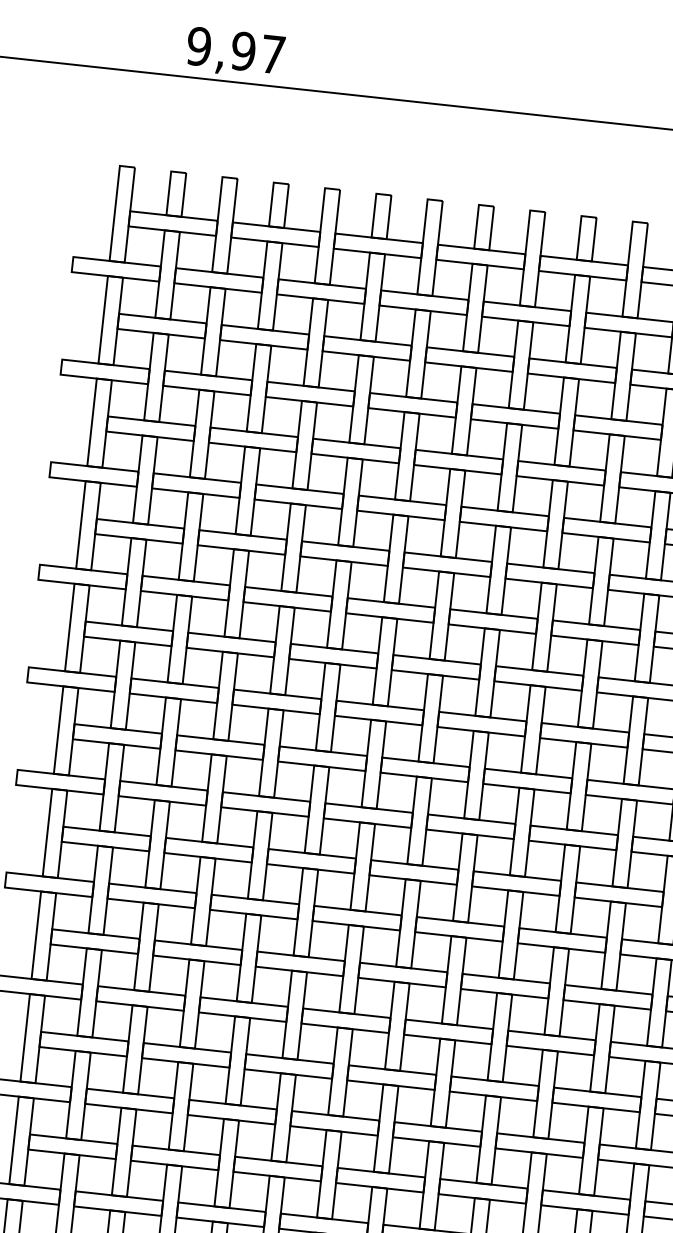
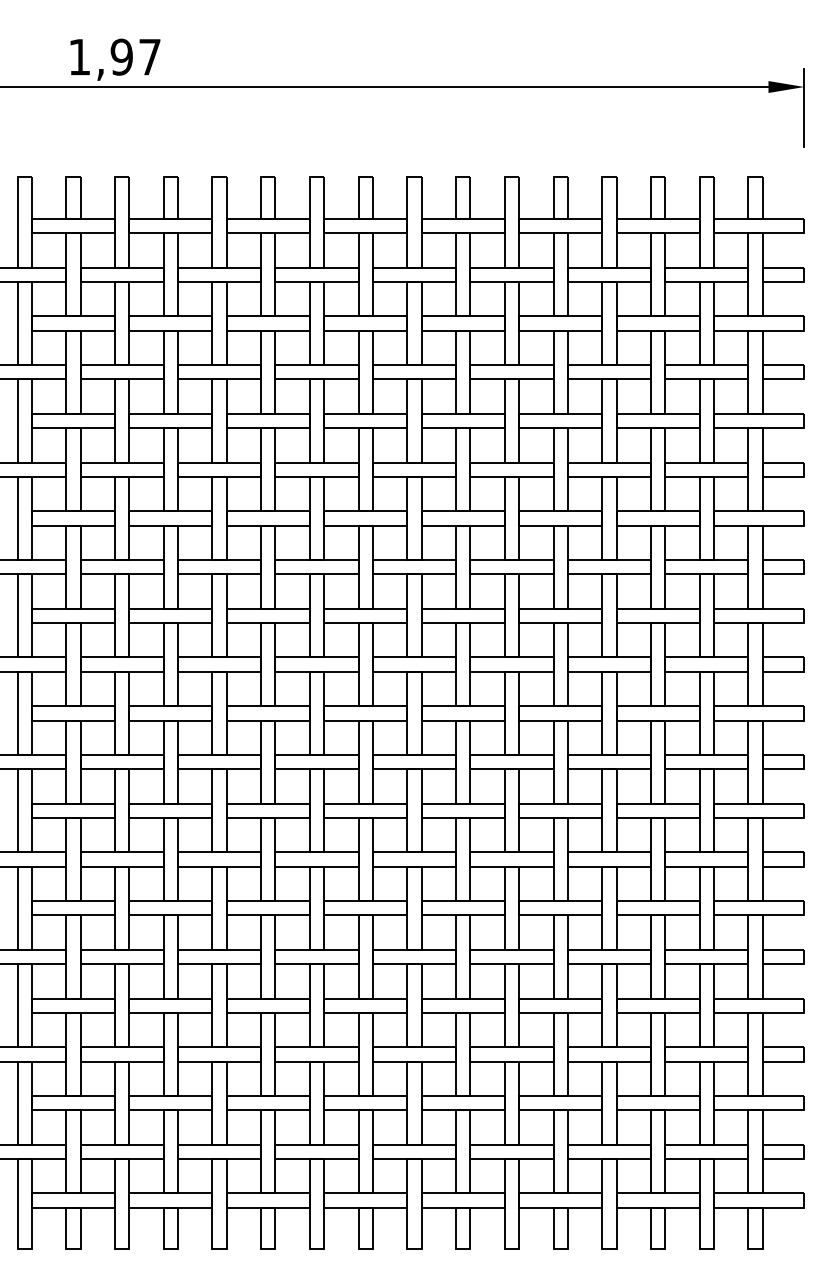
text: (198, 45) -> (79, 56), 9,97 -> 1,97

